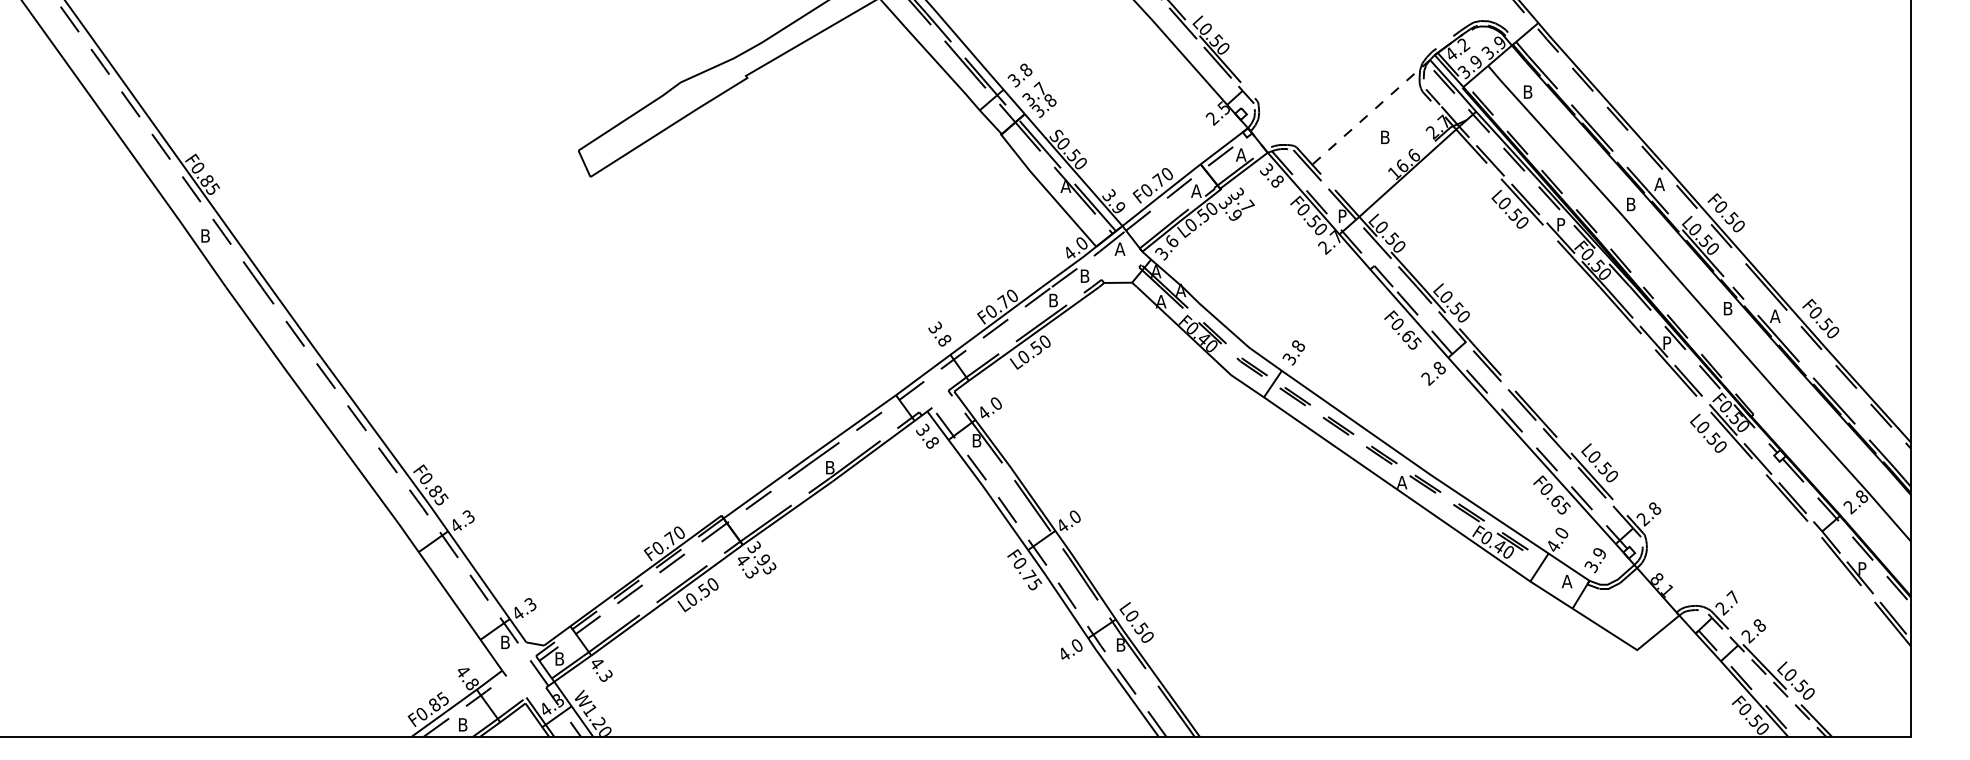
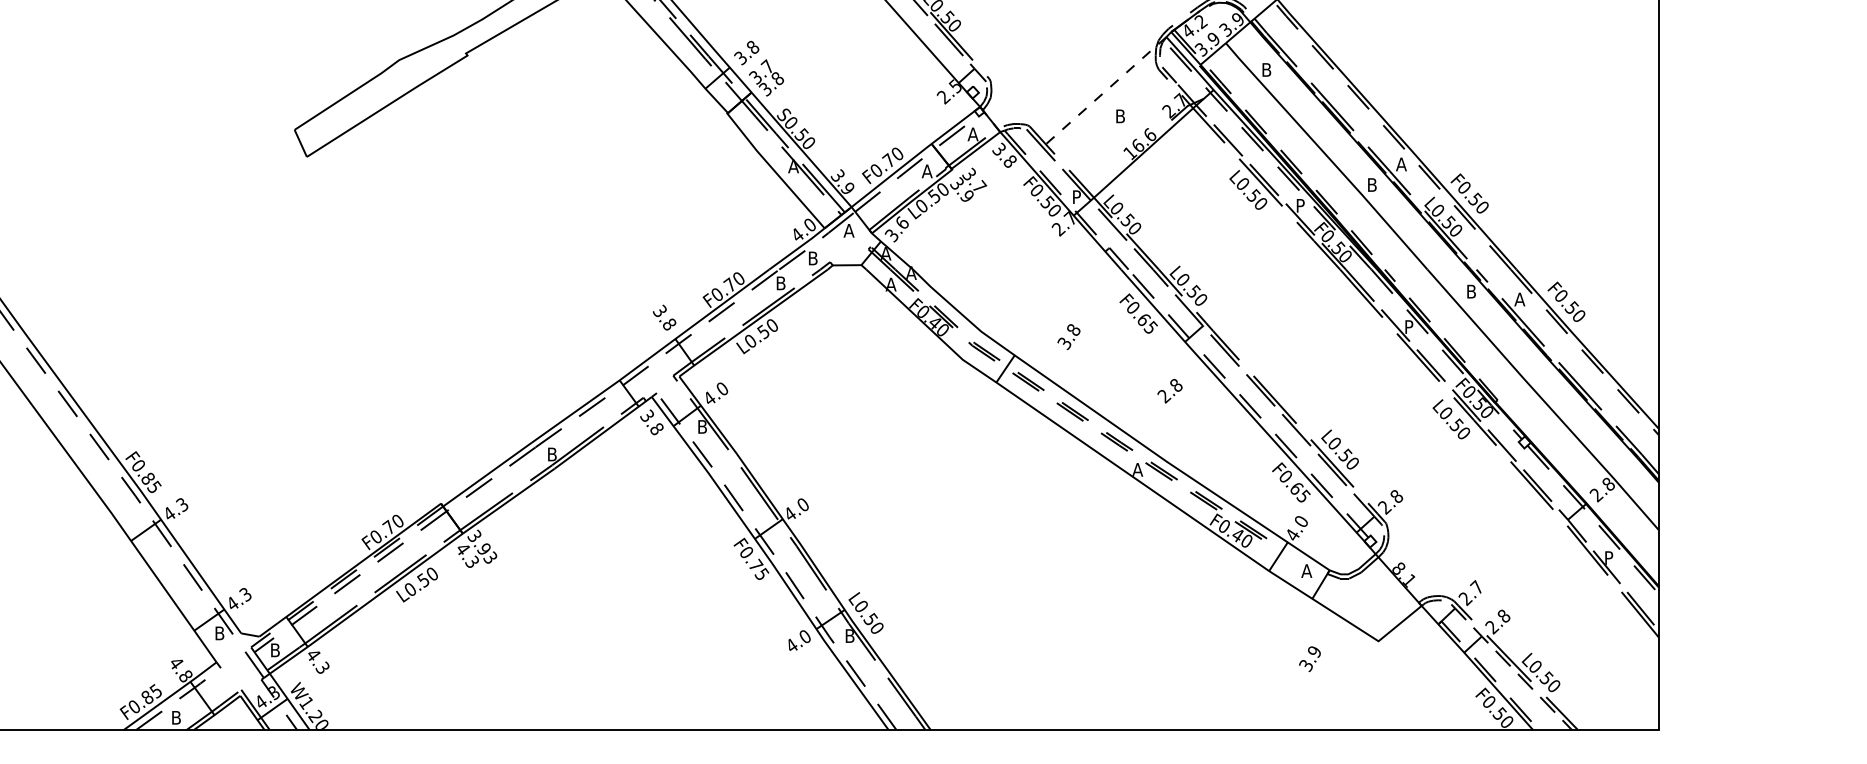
text: (1293, 352) -> (1068, 336), moved
text: (1433, 373) -> (1169, 390), moved
text: (1594, 560) -> (1309, 659), moved

